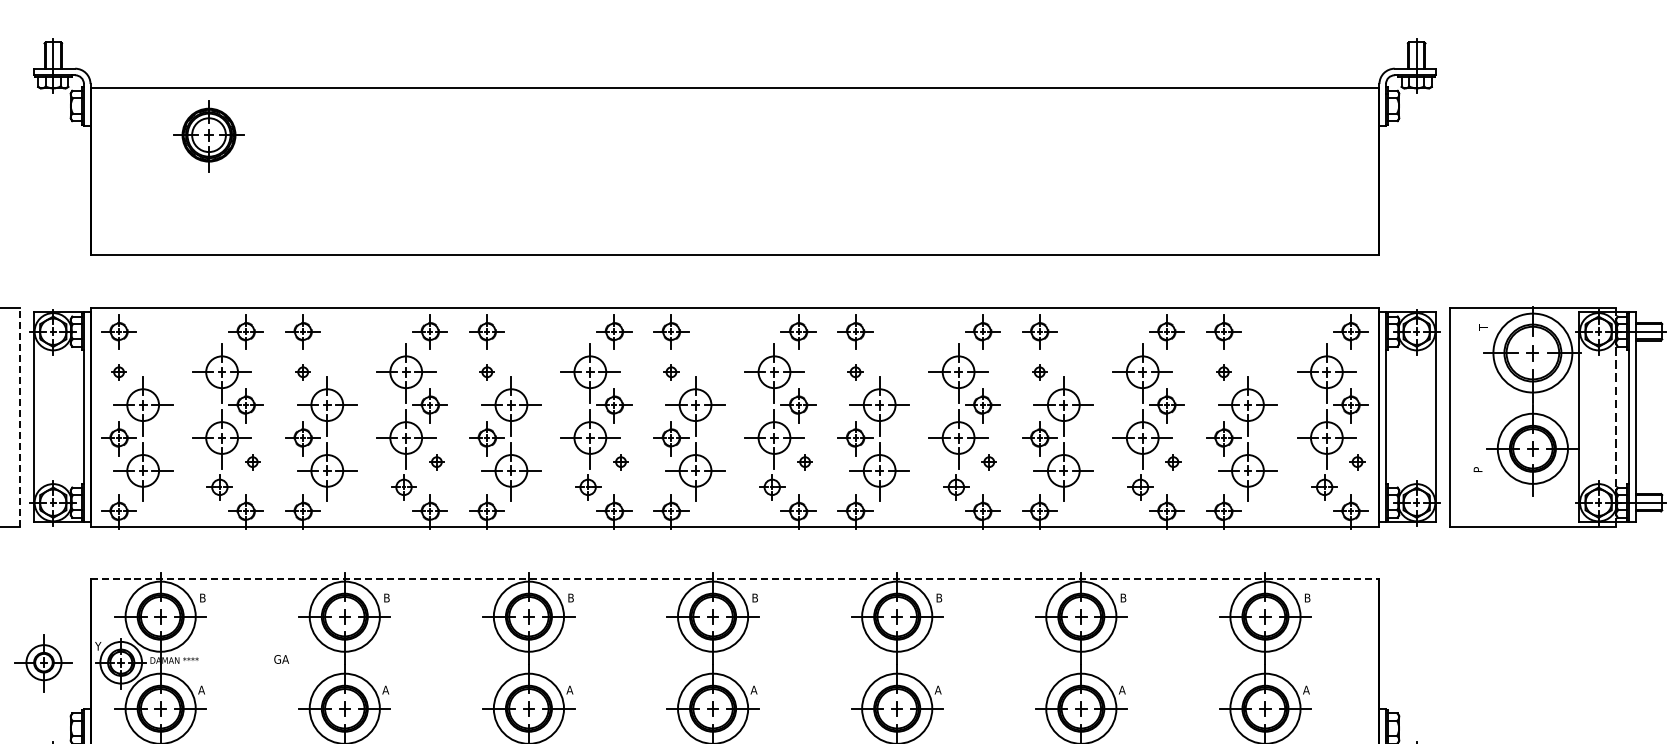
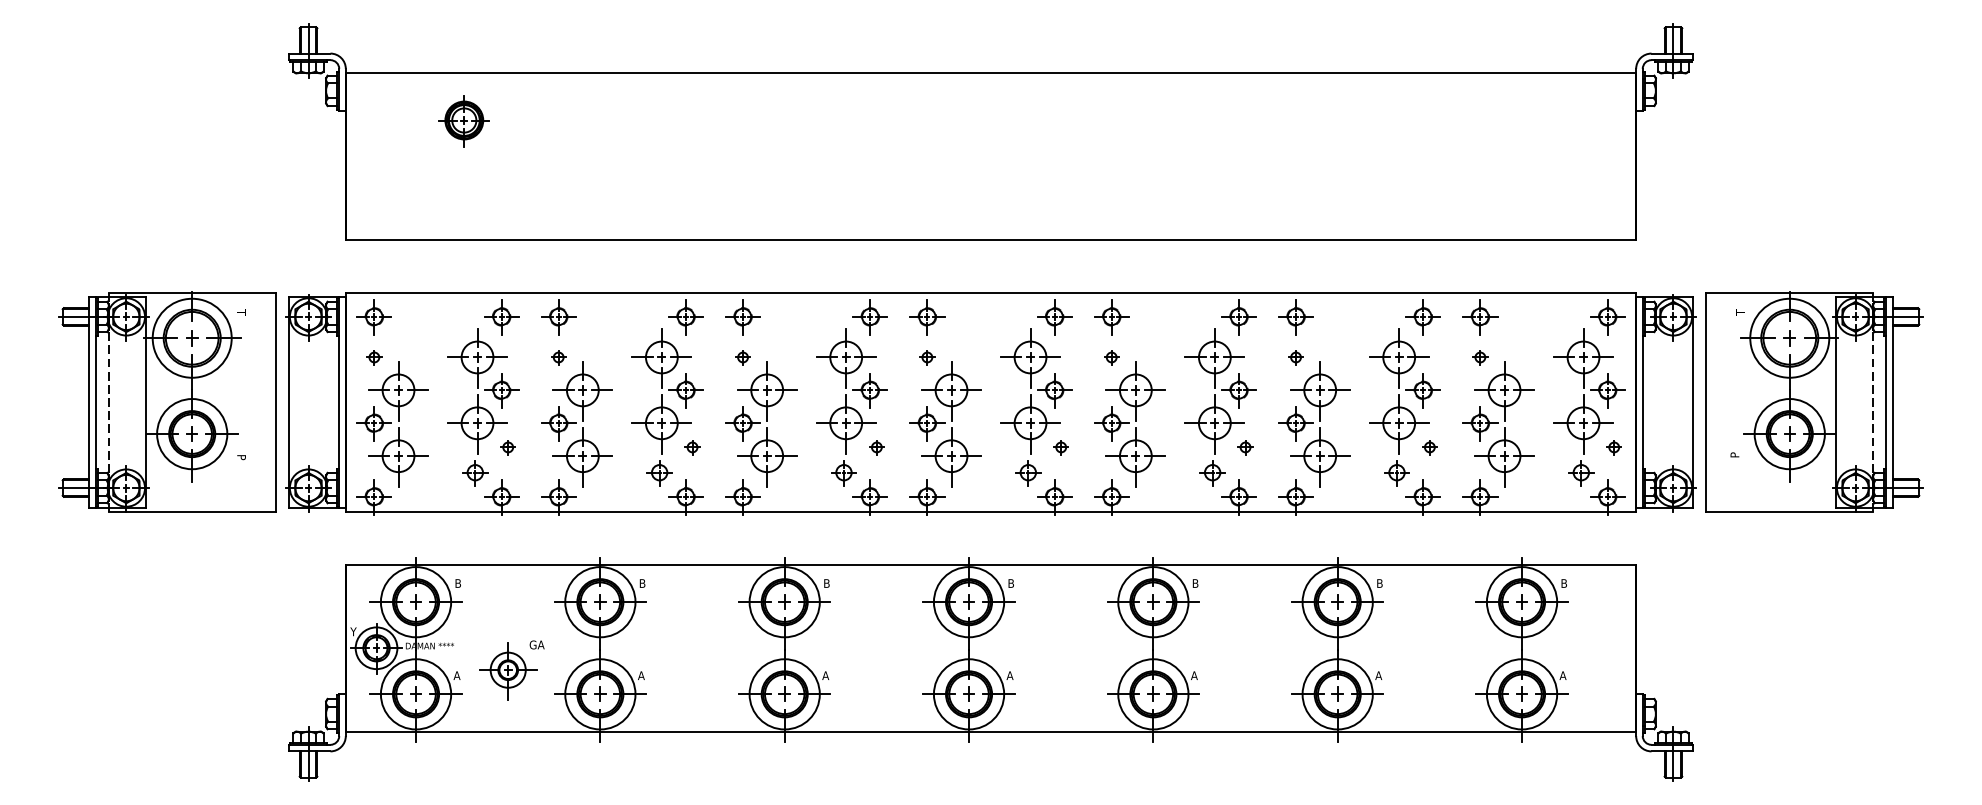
part: (208, 136) -> (463, 121), size x0.71
line: (20, 417) -> (275, 402), dashed -> solid
line: (735, 579) -> (991, 564), dashed -> solid
part: (44, 663) -> (508, 671), moved

